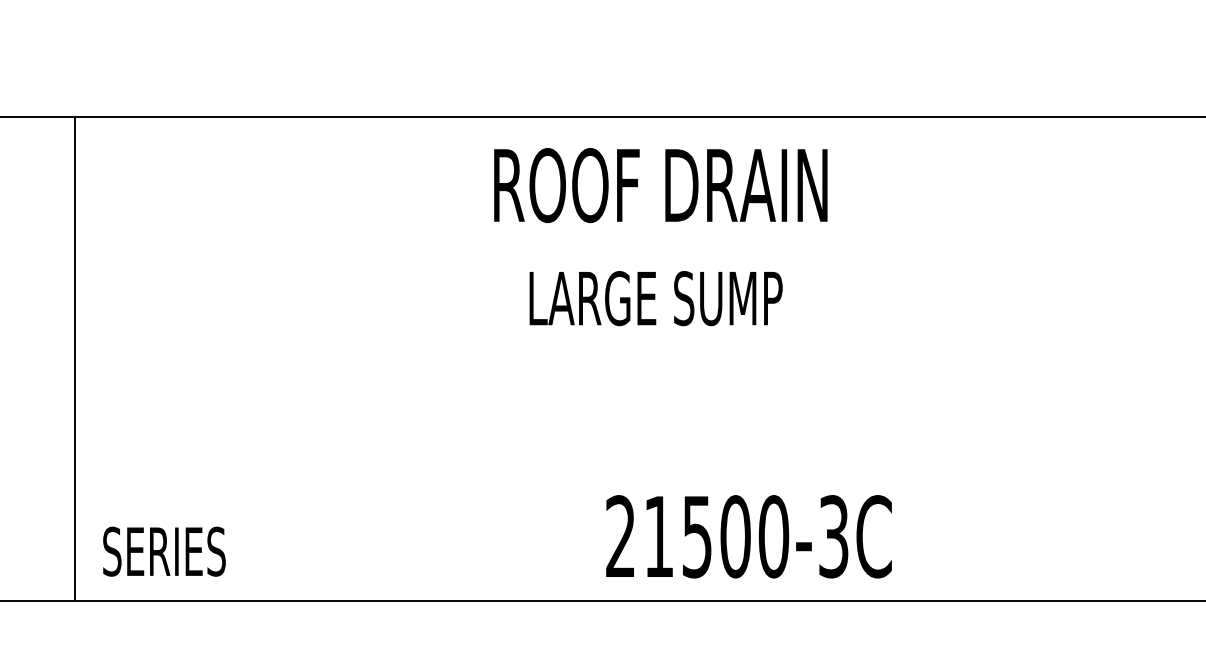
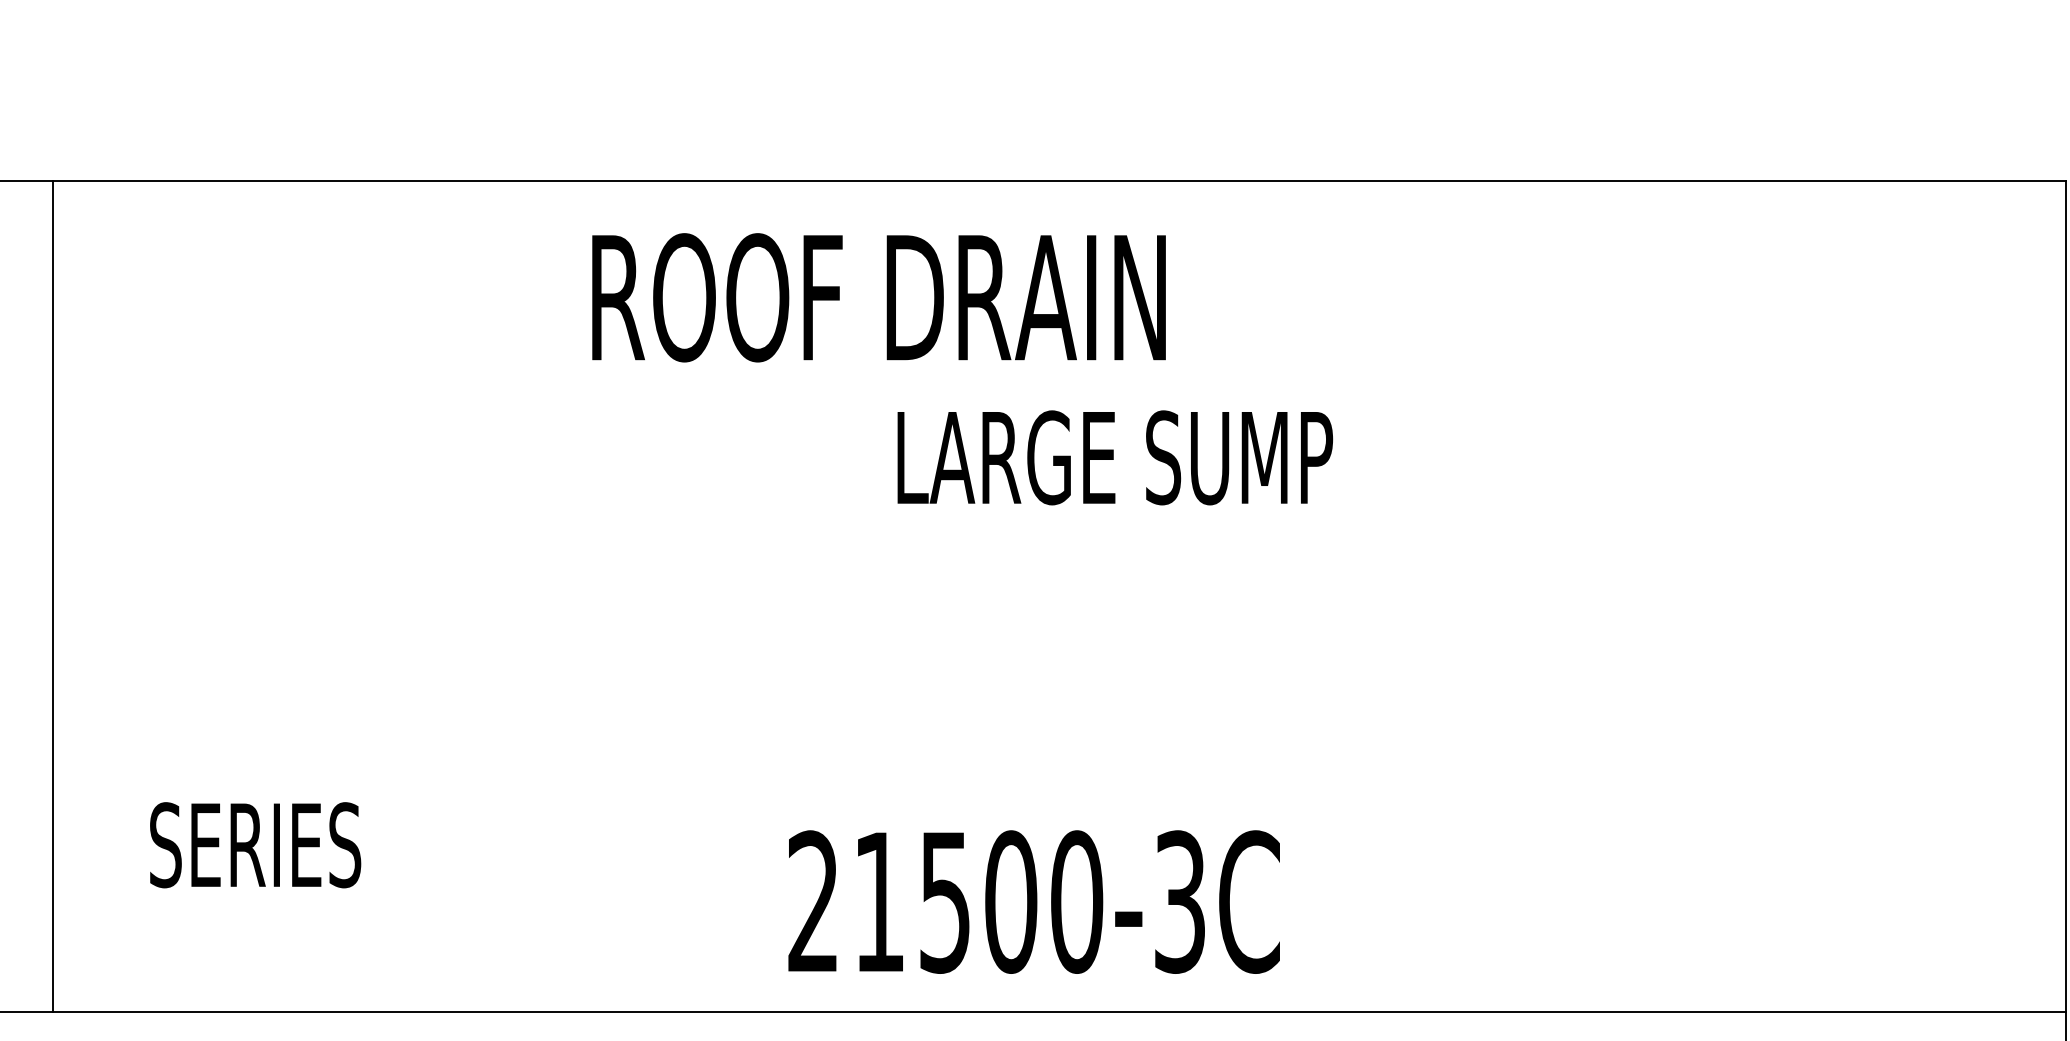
text: (660, 185) -> (878, 297), moved
text: (655, 298) -> (1114, 457), moved
line: (74, 358) -> (52, 595), moved
text: (748, 536) -> (1033, 901), moved
text: (164, 551) -> (255, 844), moved

